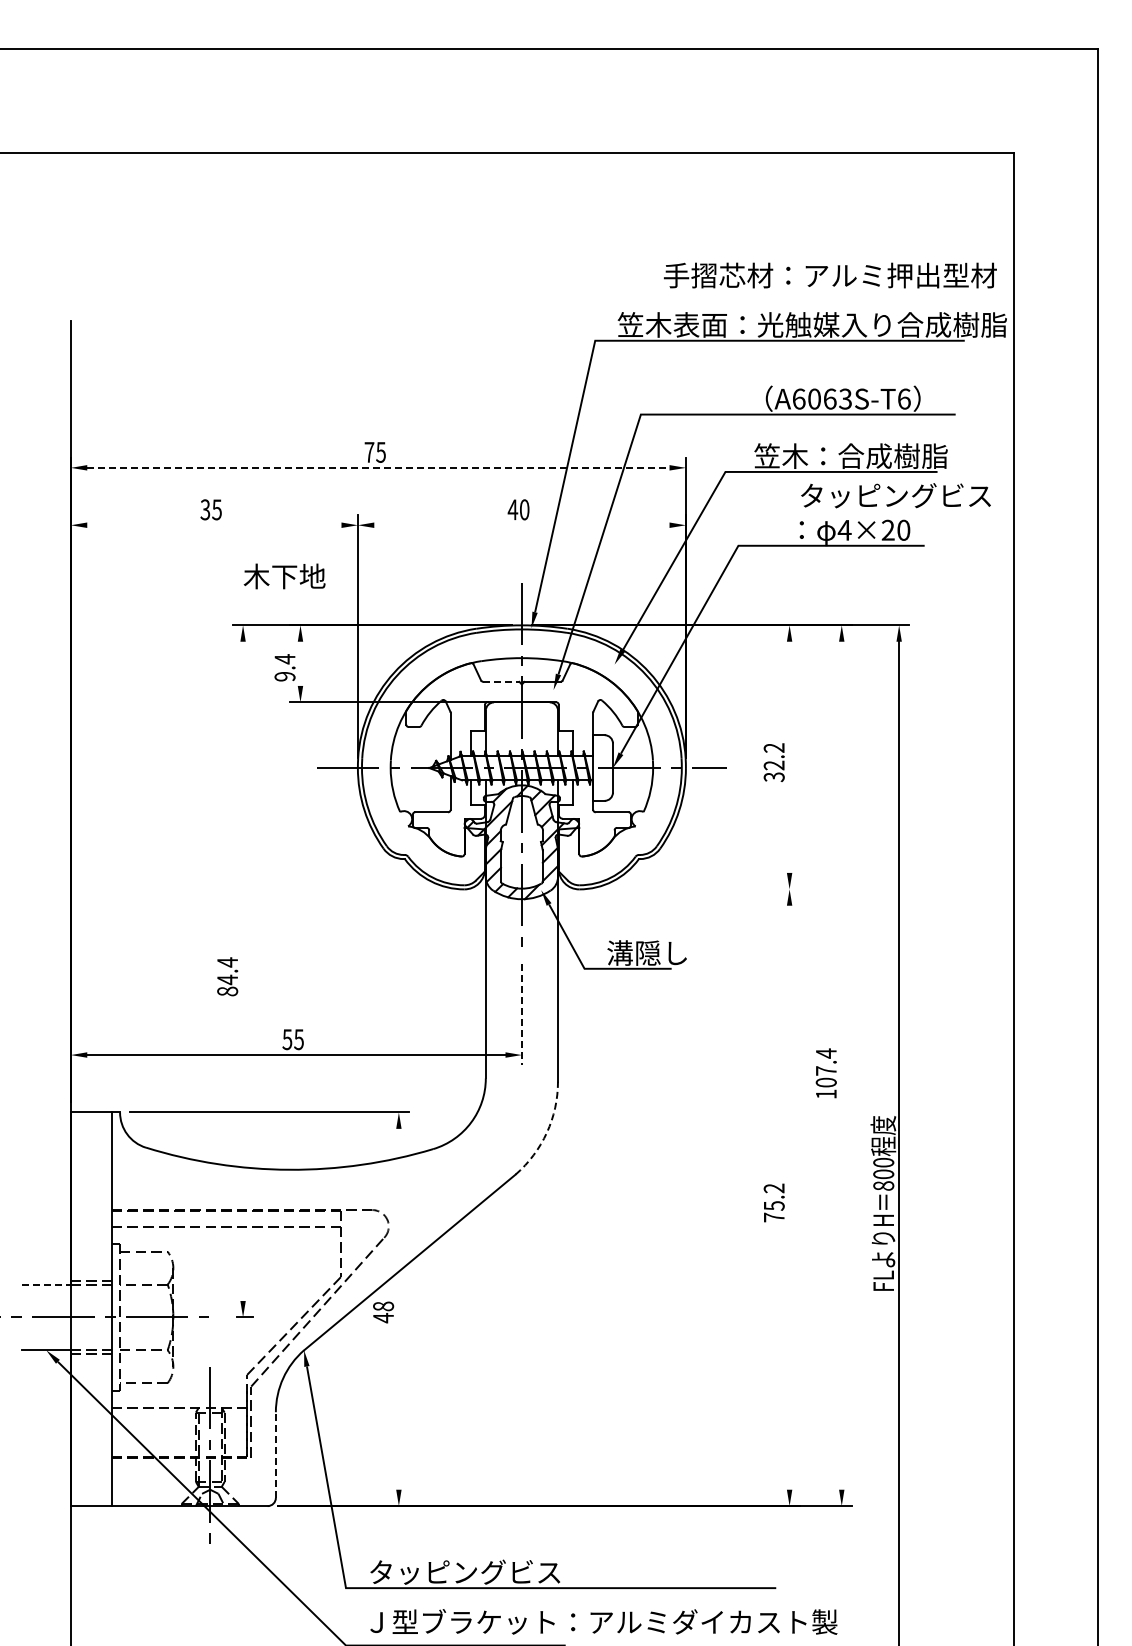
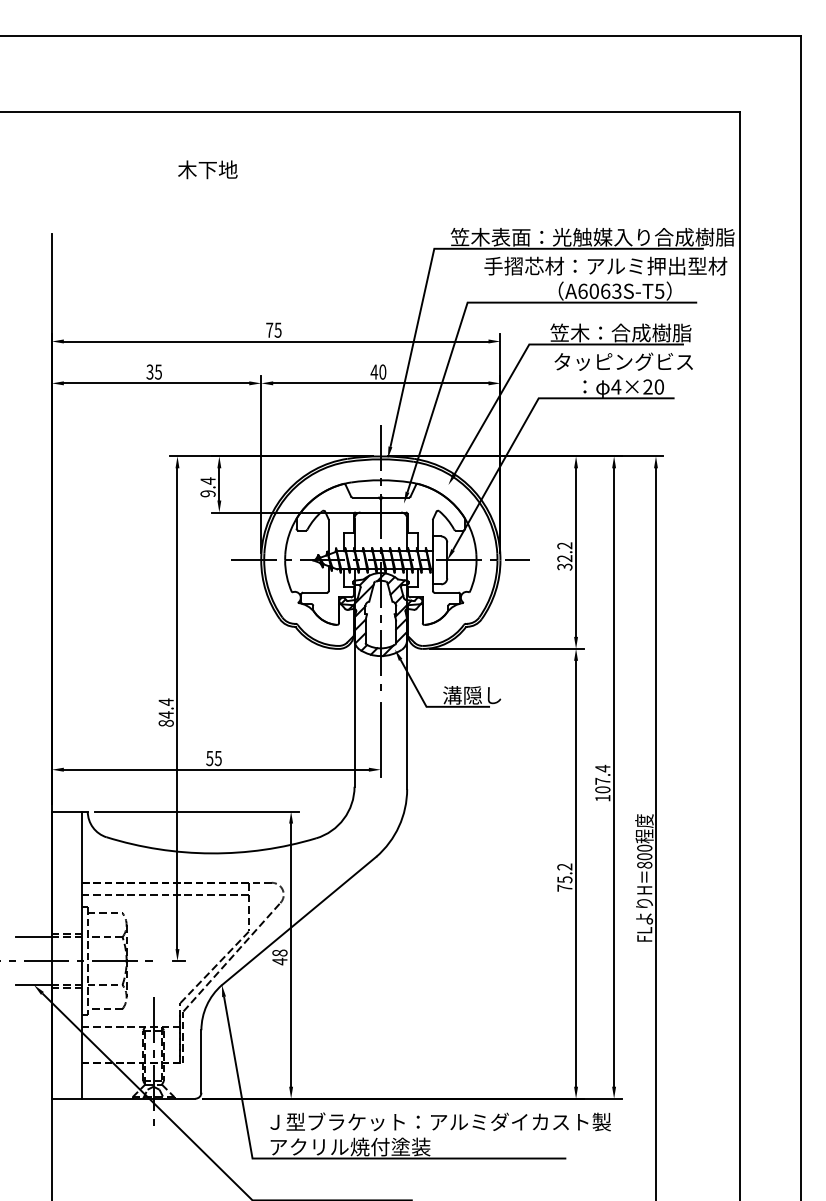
text: (830, 275) -> (605, 266), moved
text: (903, 398) -> (659, 290), A6063S-T6 -> A6063S-T5
line: (378, 467) -> (276, 341), dashed -> solid
text: (895, 495) -> (623, 361), moved
line: (214, 525) -> (156, 383), added
line: (521, 525) -> (380, 383), added
text: (284, 576) -> (207, 169), moved
line: (300, 663) -> (219, 484), added
line: (501, 681) -> (365, 497), dashed -> solid
line: (789, 756) -> (575, 552), added
line: (694, 889) -> (506, 648), added
line: (243, 971) -> (177, 708), added
line: (521, 1014) -> (380, 740), dashed -> solid
line: (841, 1065) -> (613, 777), added
arc: (546, 1132) -> (398, 826), dashed -> solid
line: (789, 1197) -> (575, 873), added
line: (46, 1284) -> (34, 937), dashed -> solid
line: (398, 1308) -> (290, 954), added
line: (275, 1455) -> (201, 1061), dashed -> solid
text: (479, 1572) -> (349, 1147), タッピングビス -> アクリル焼付塗装
text: (603, 1621) -> (440, 1121), moved

